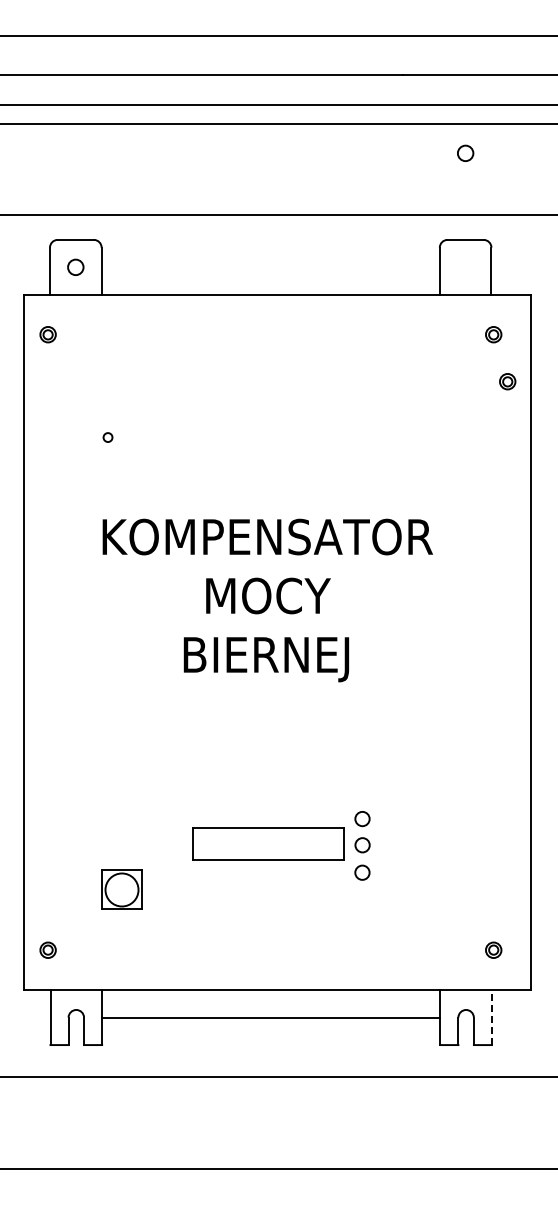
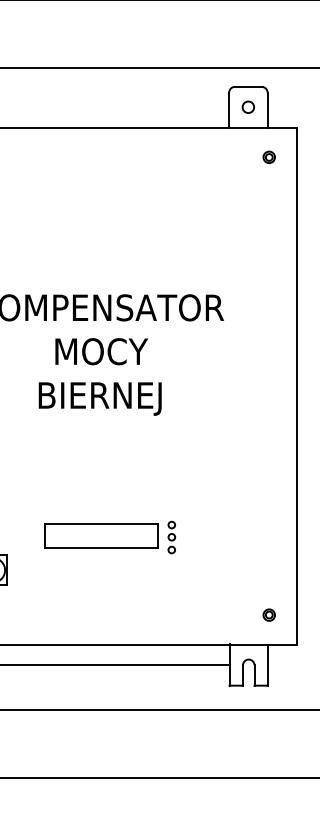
circle: (465, 152) -> (248, 106), moved
part: (507, 381) -> (279, 192), removed
part: (362, 845) -> (171, 537), size x0.62
line: (491, 1017) -> (267, 665), dashed -> solid

